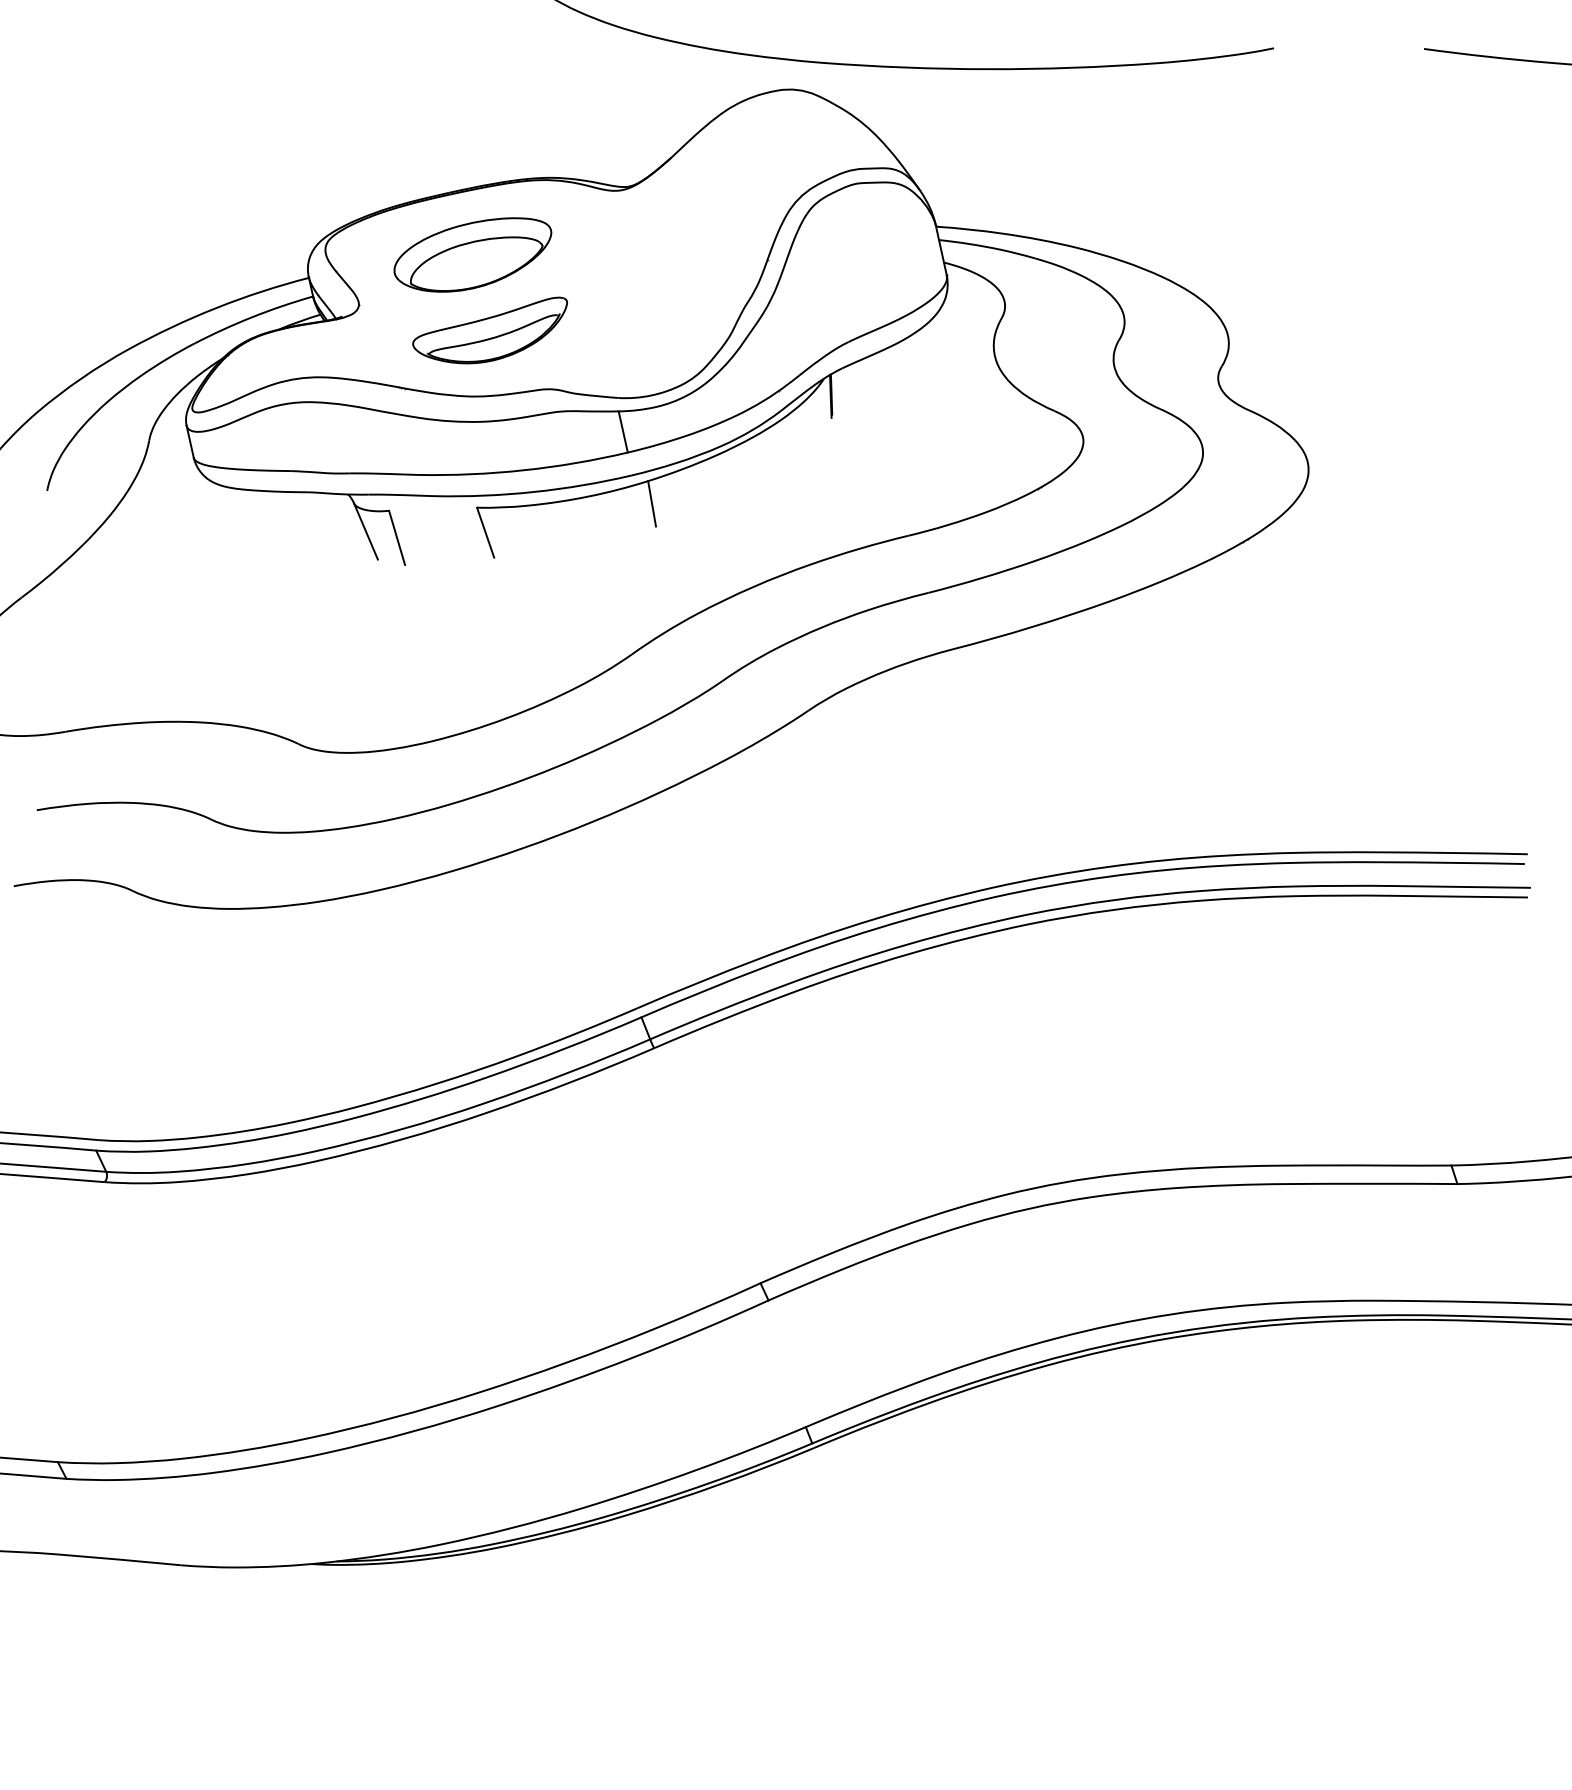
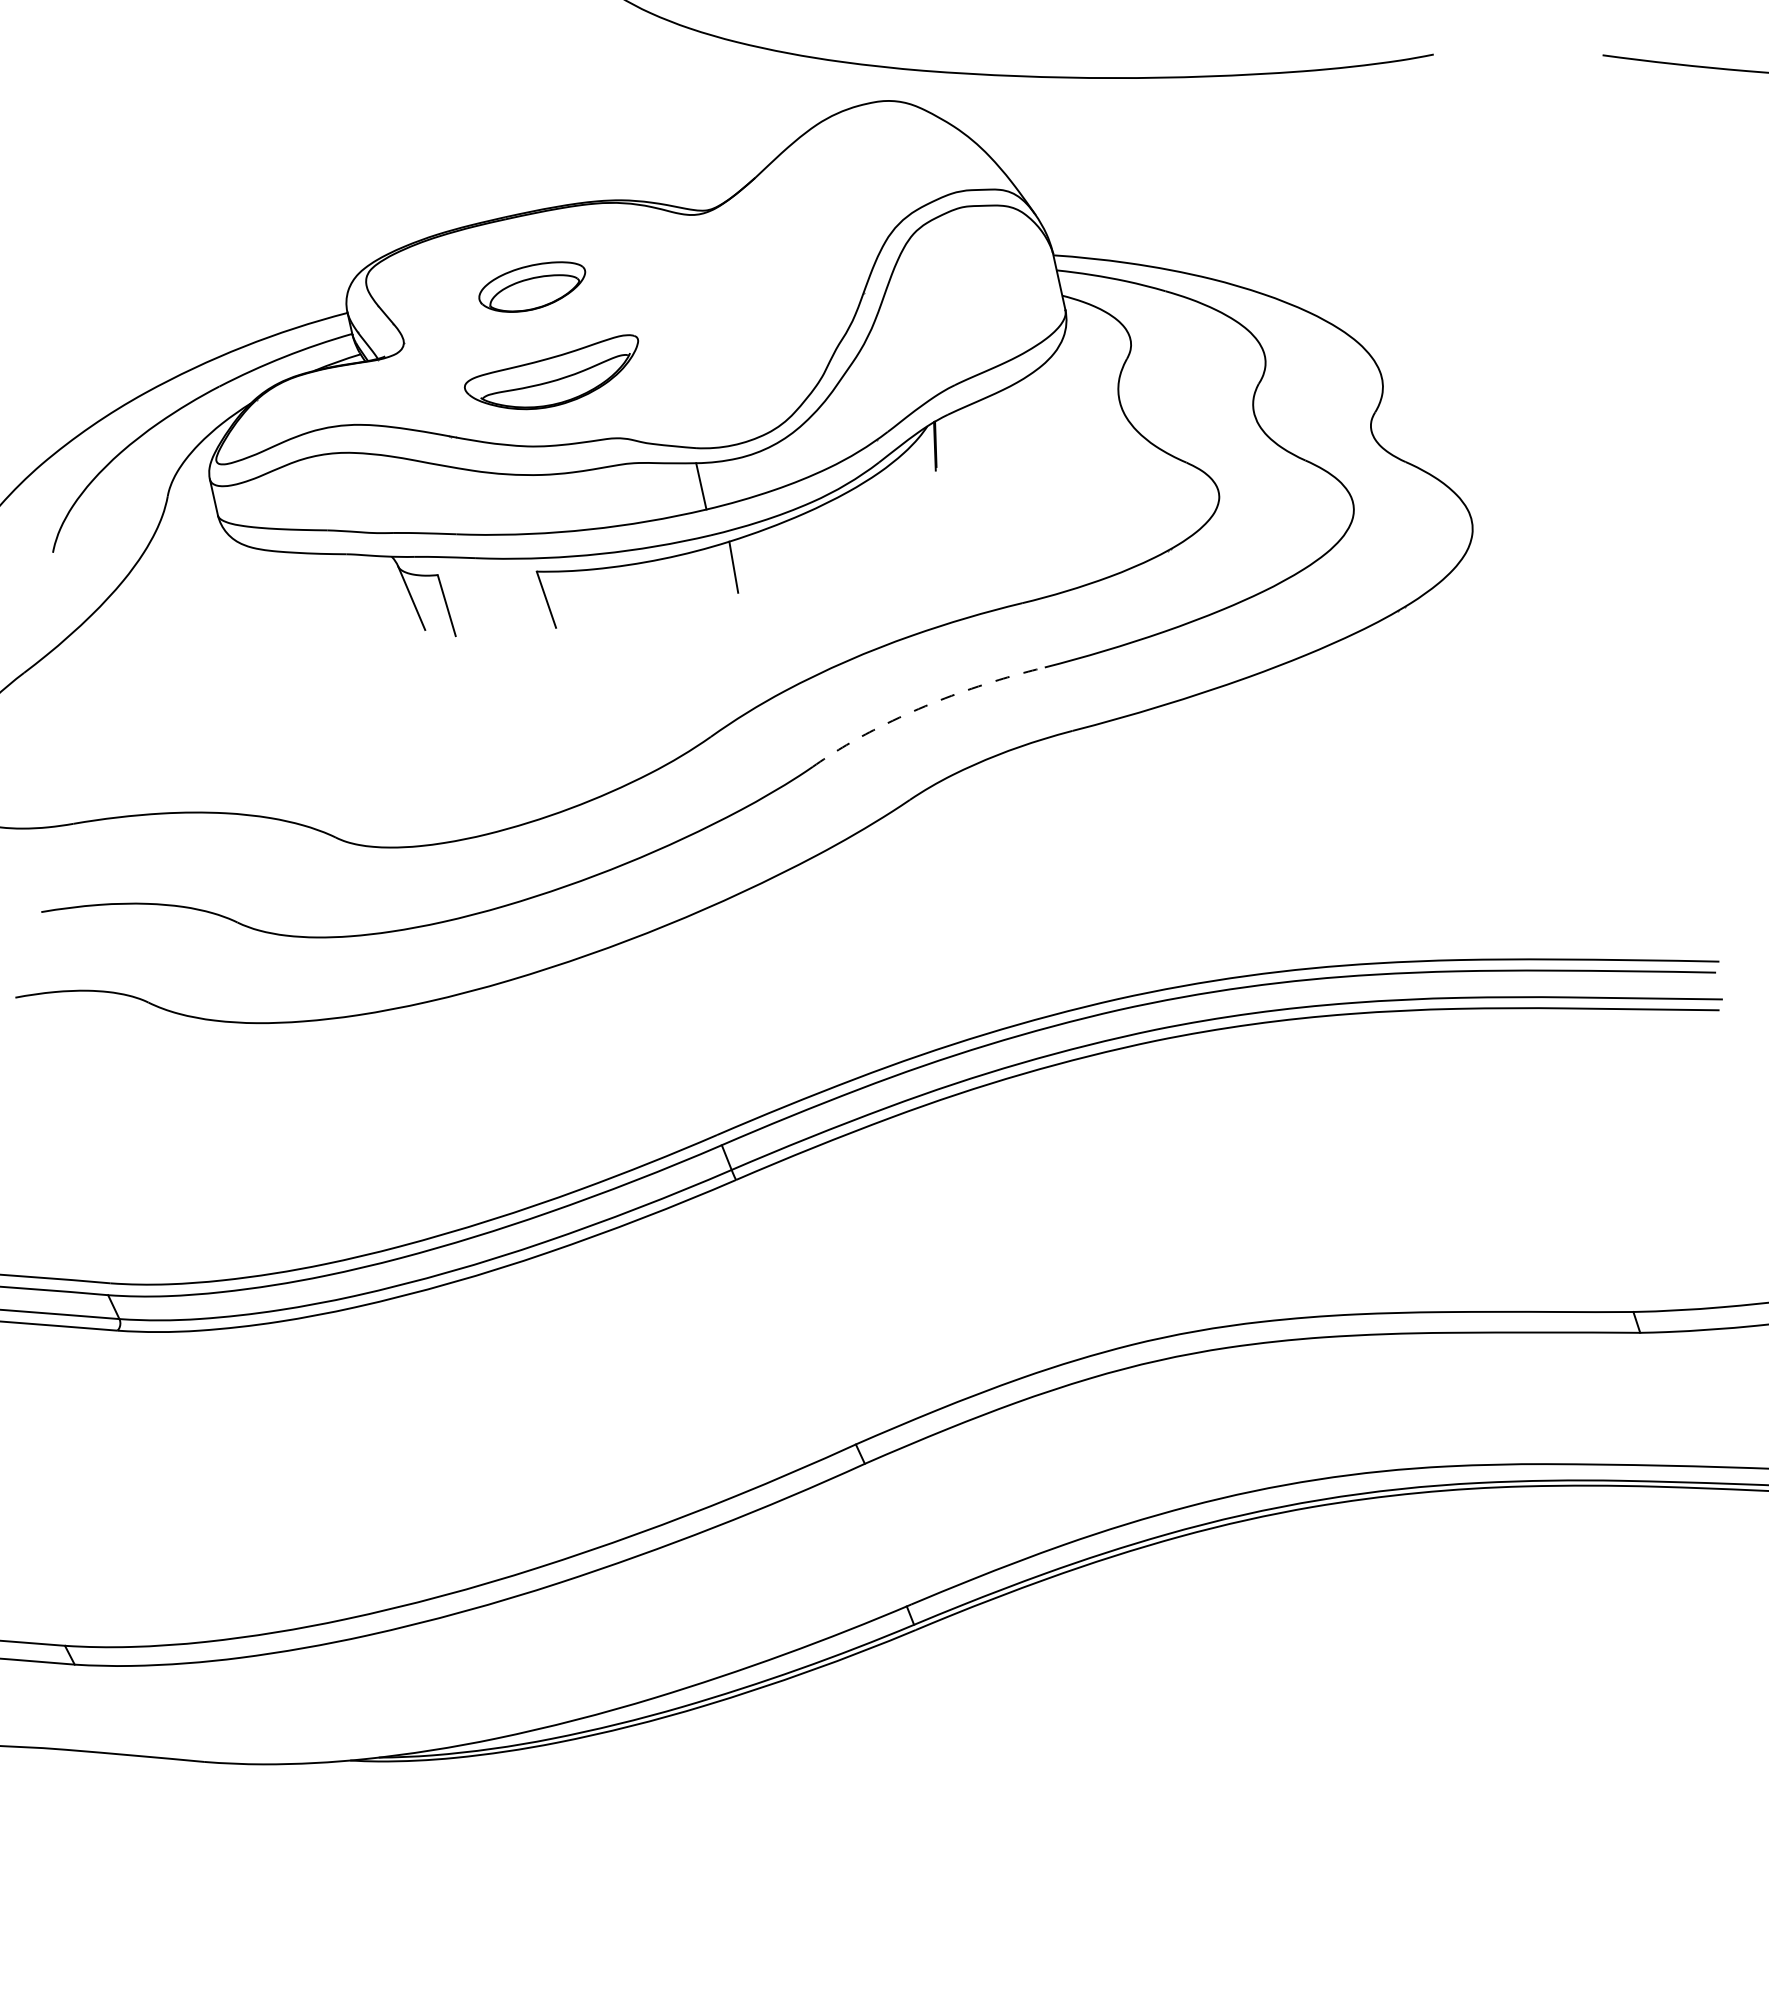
part: (473, 254) -> (532, 286), size x0.6
line: (822, 627) -> (925, 706), solid -> dashed

